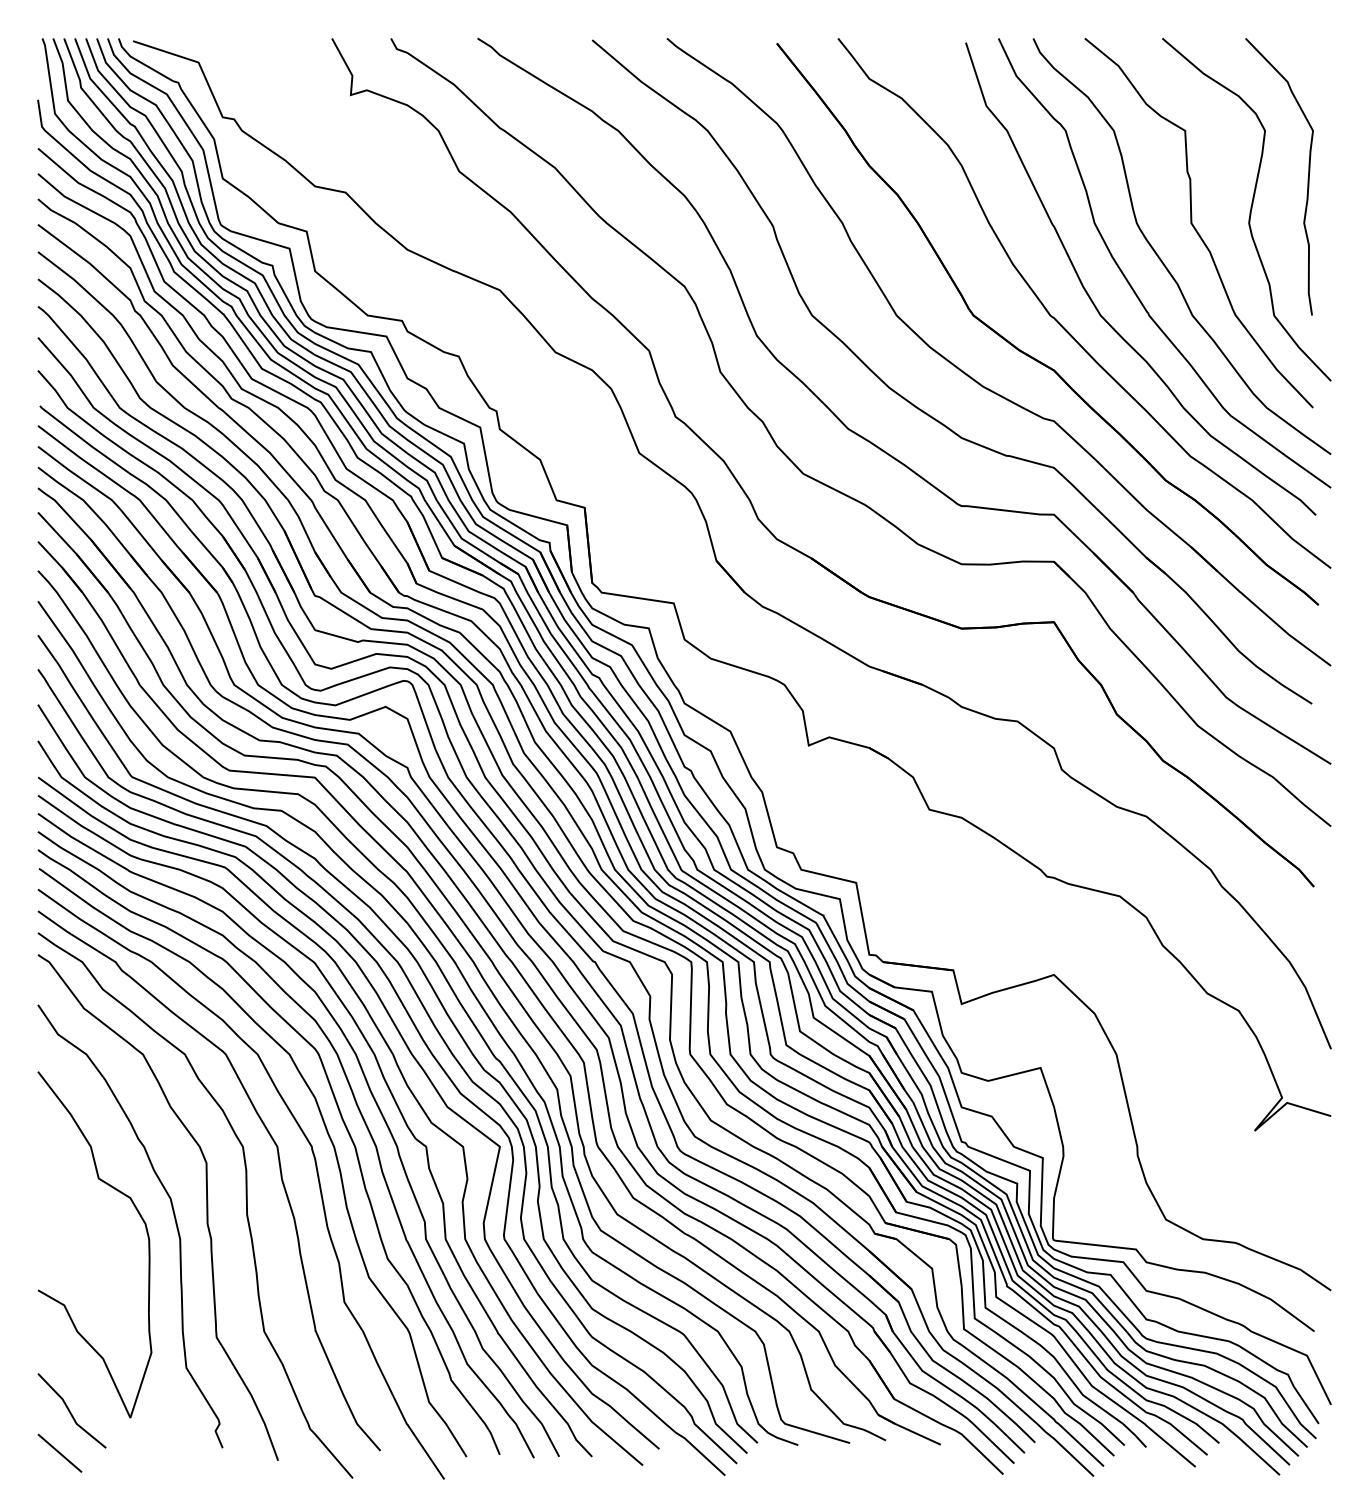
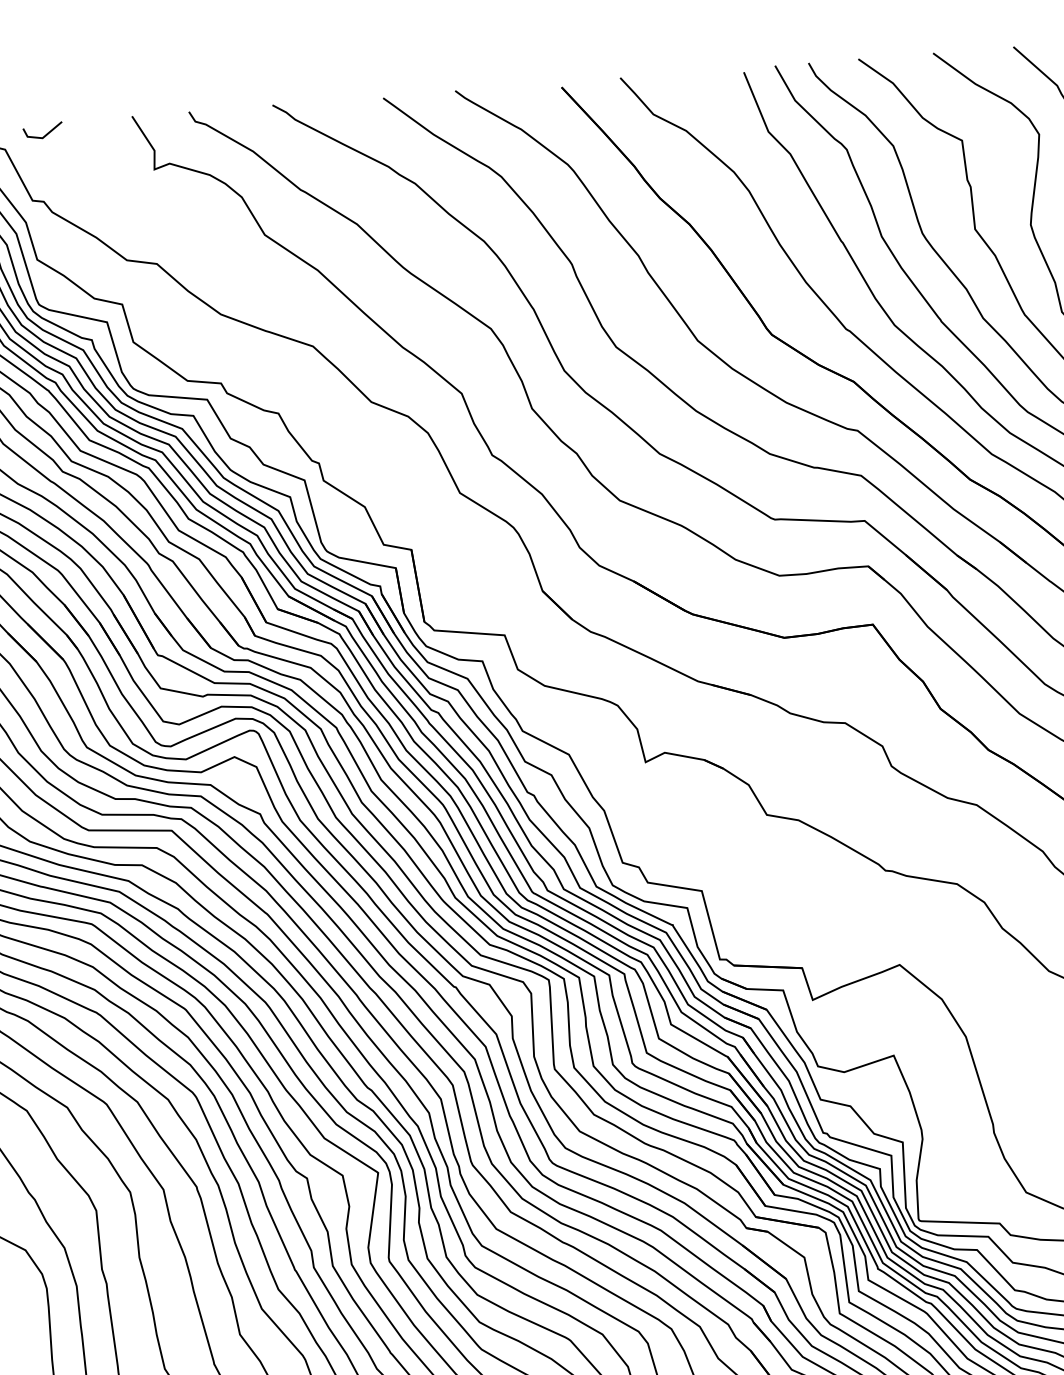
line: (240, 50) -> (44, 134), added

